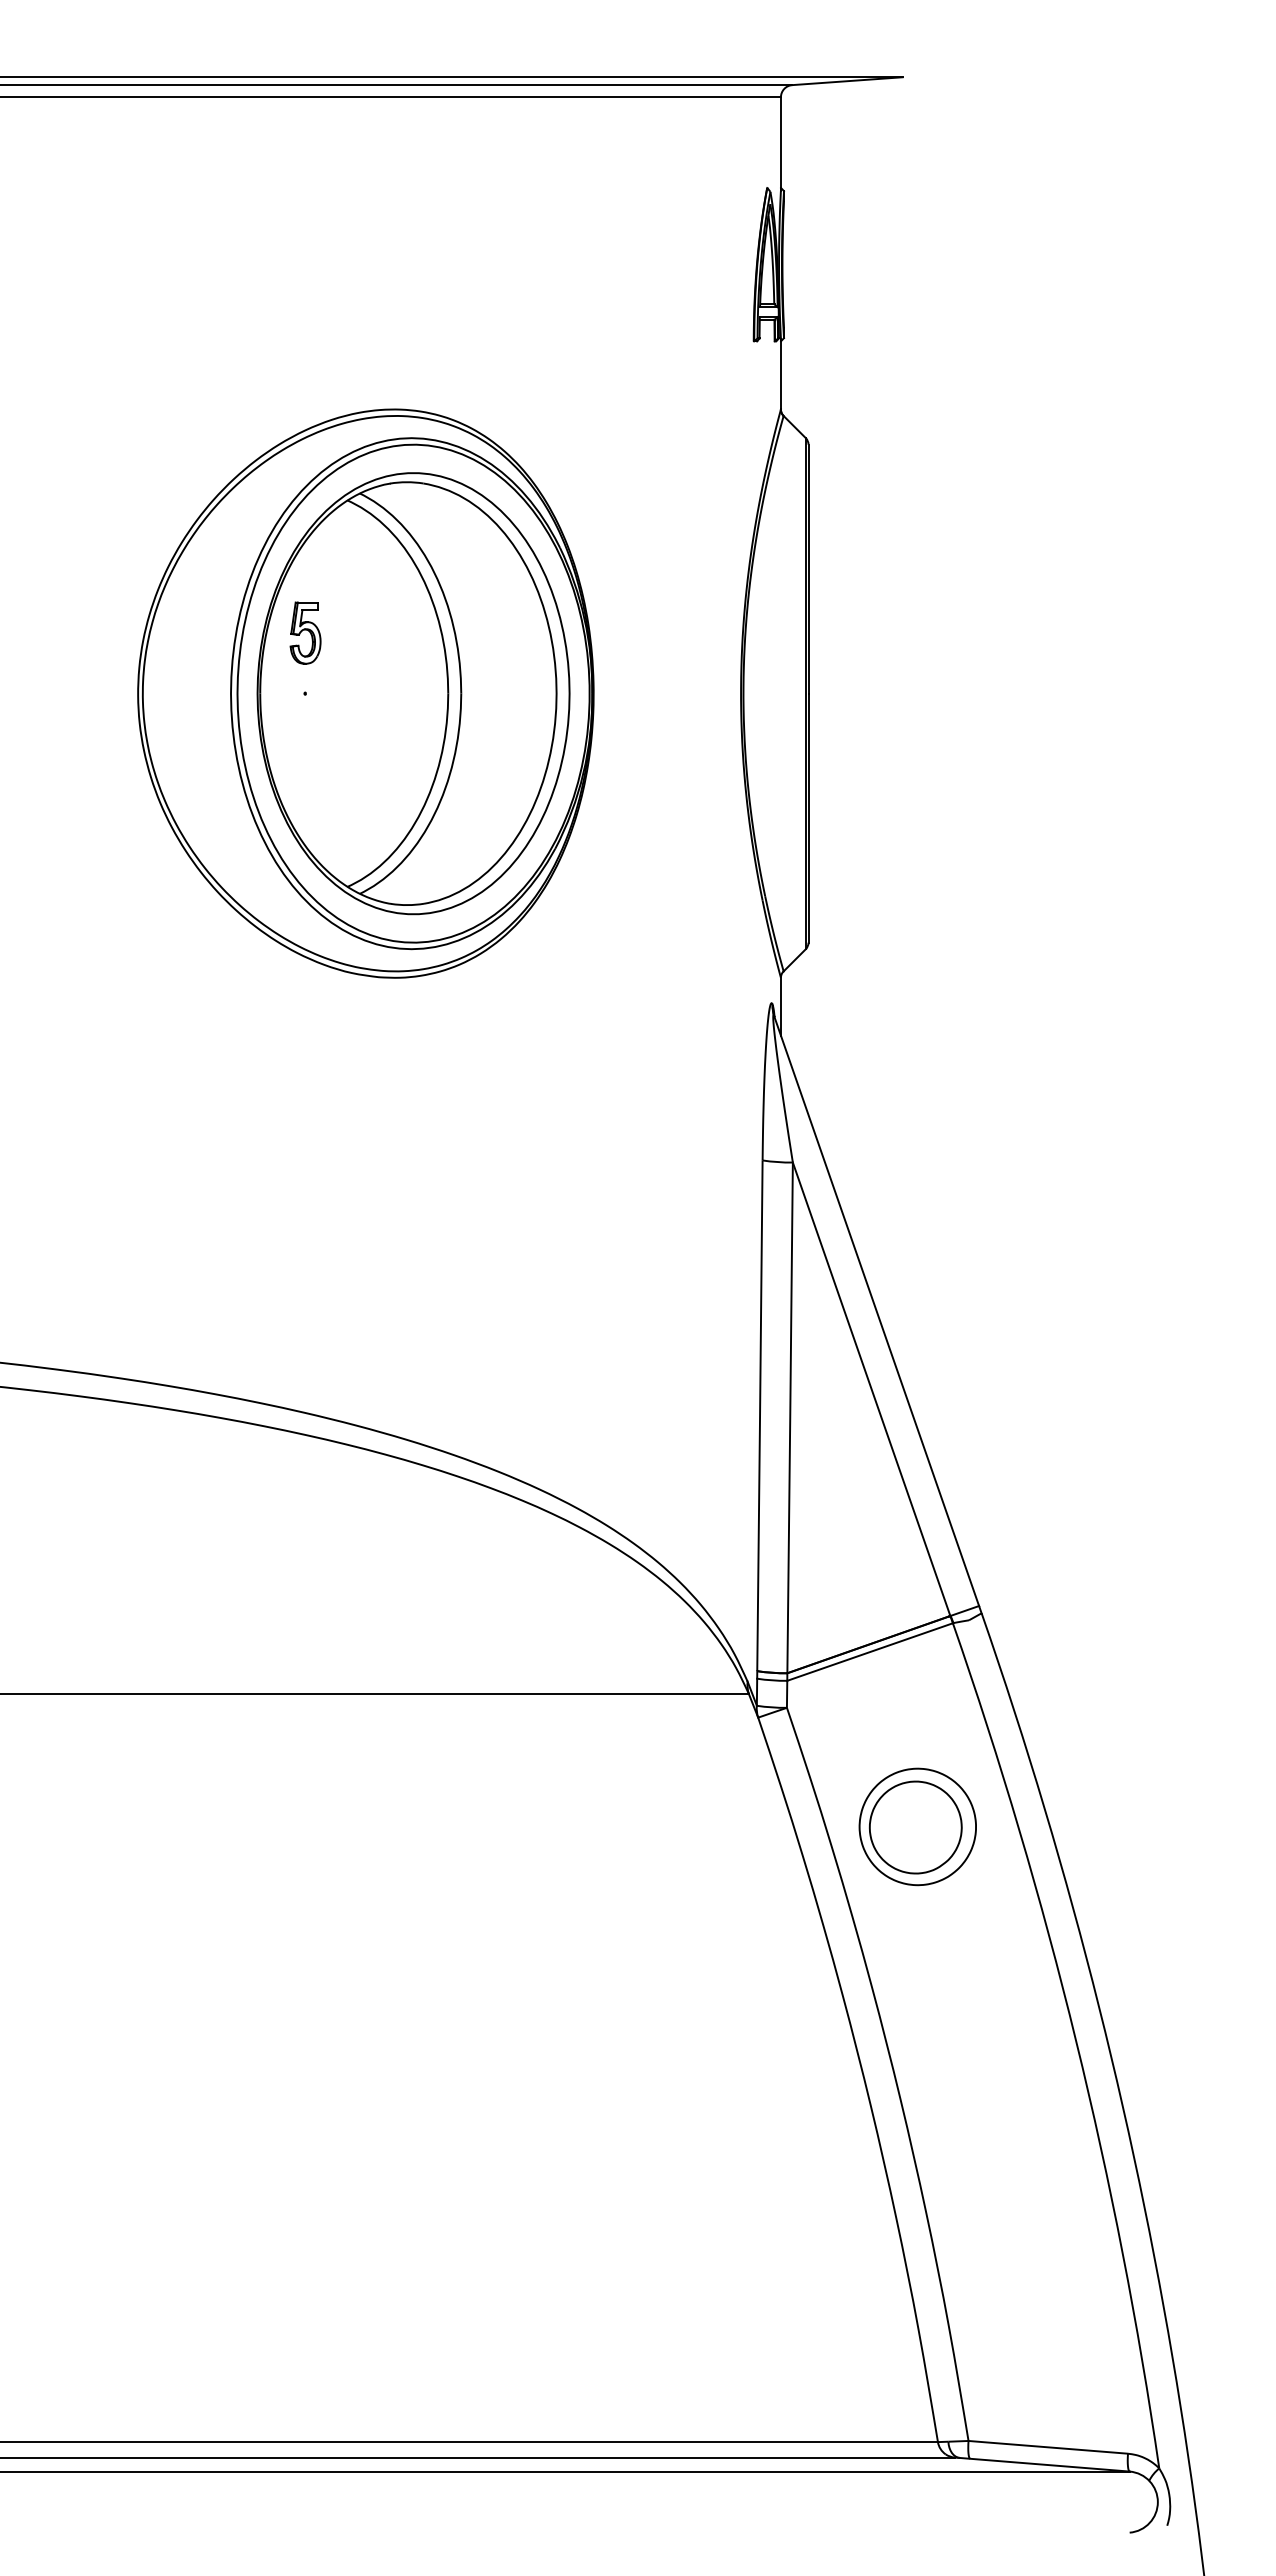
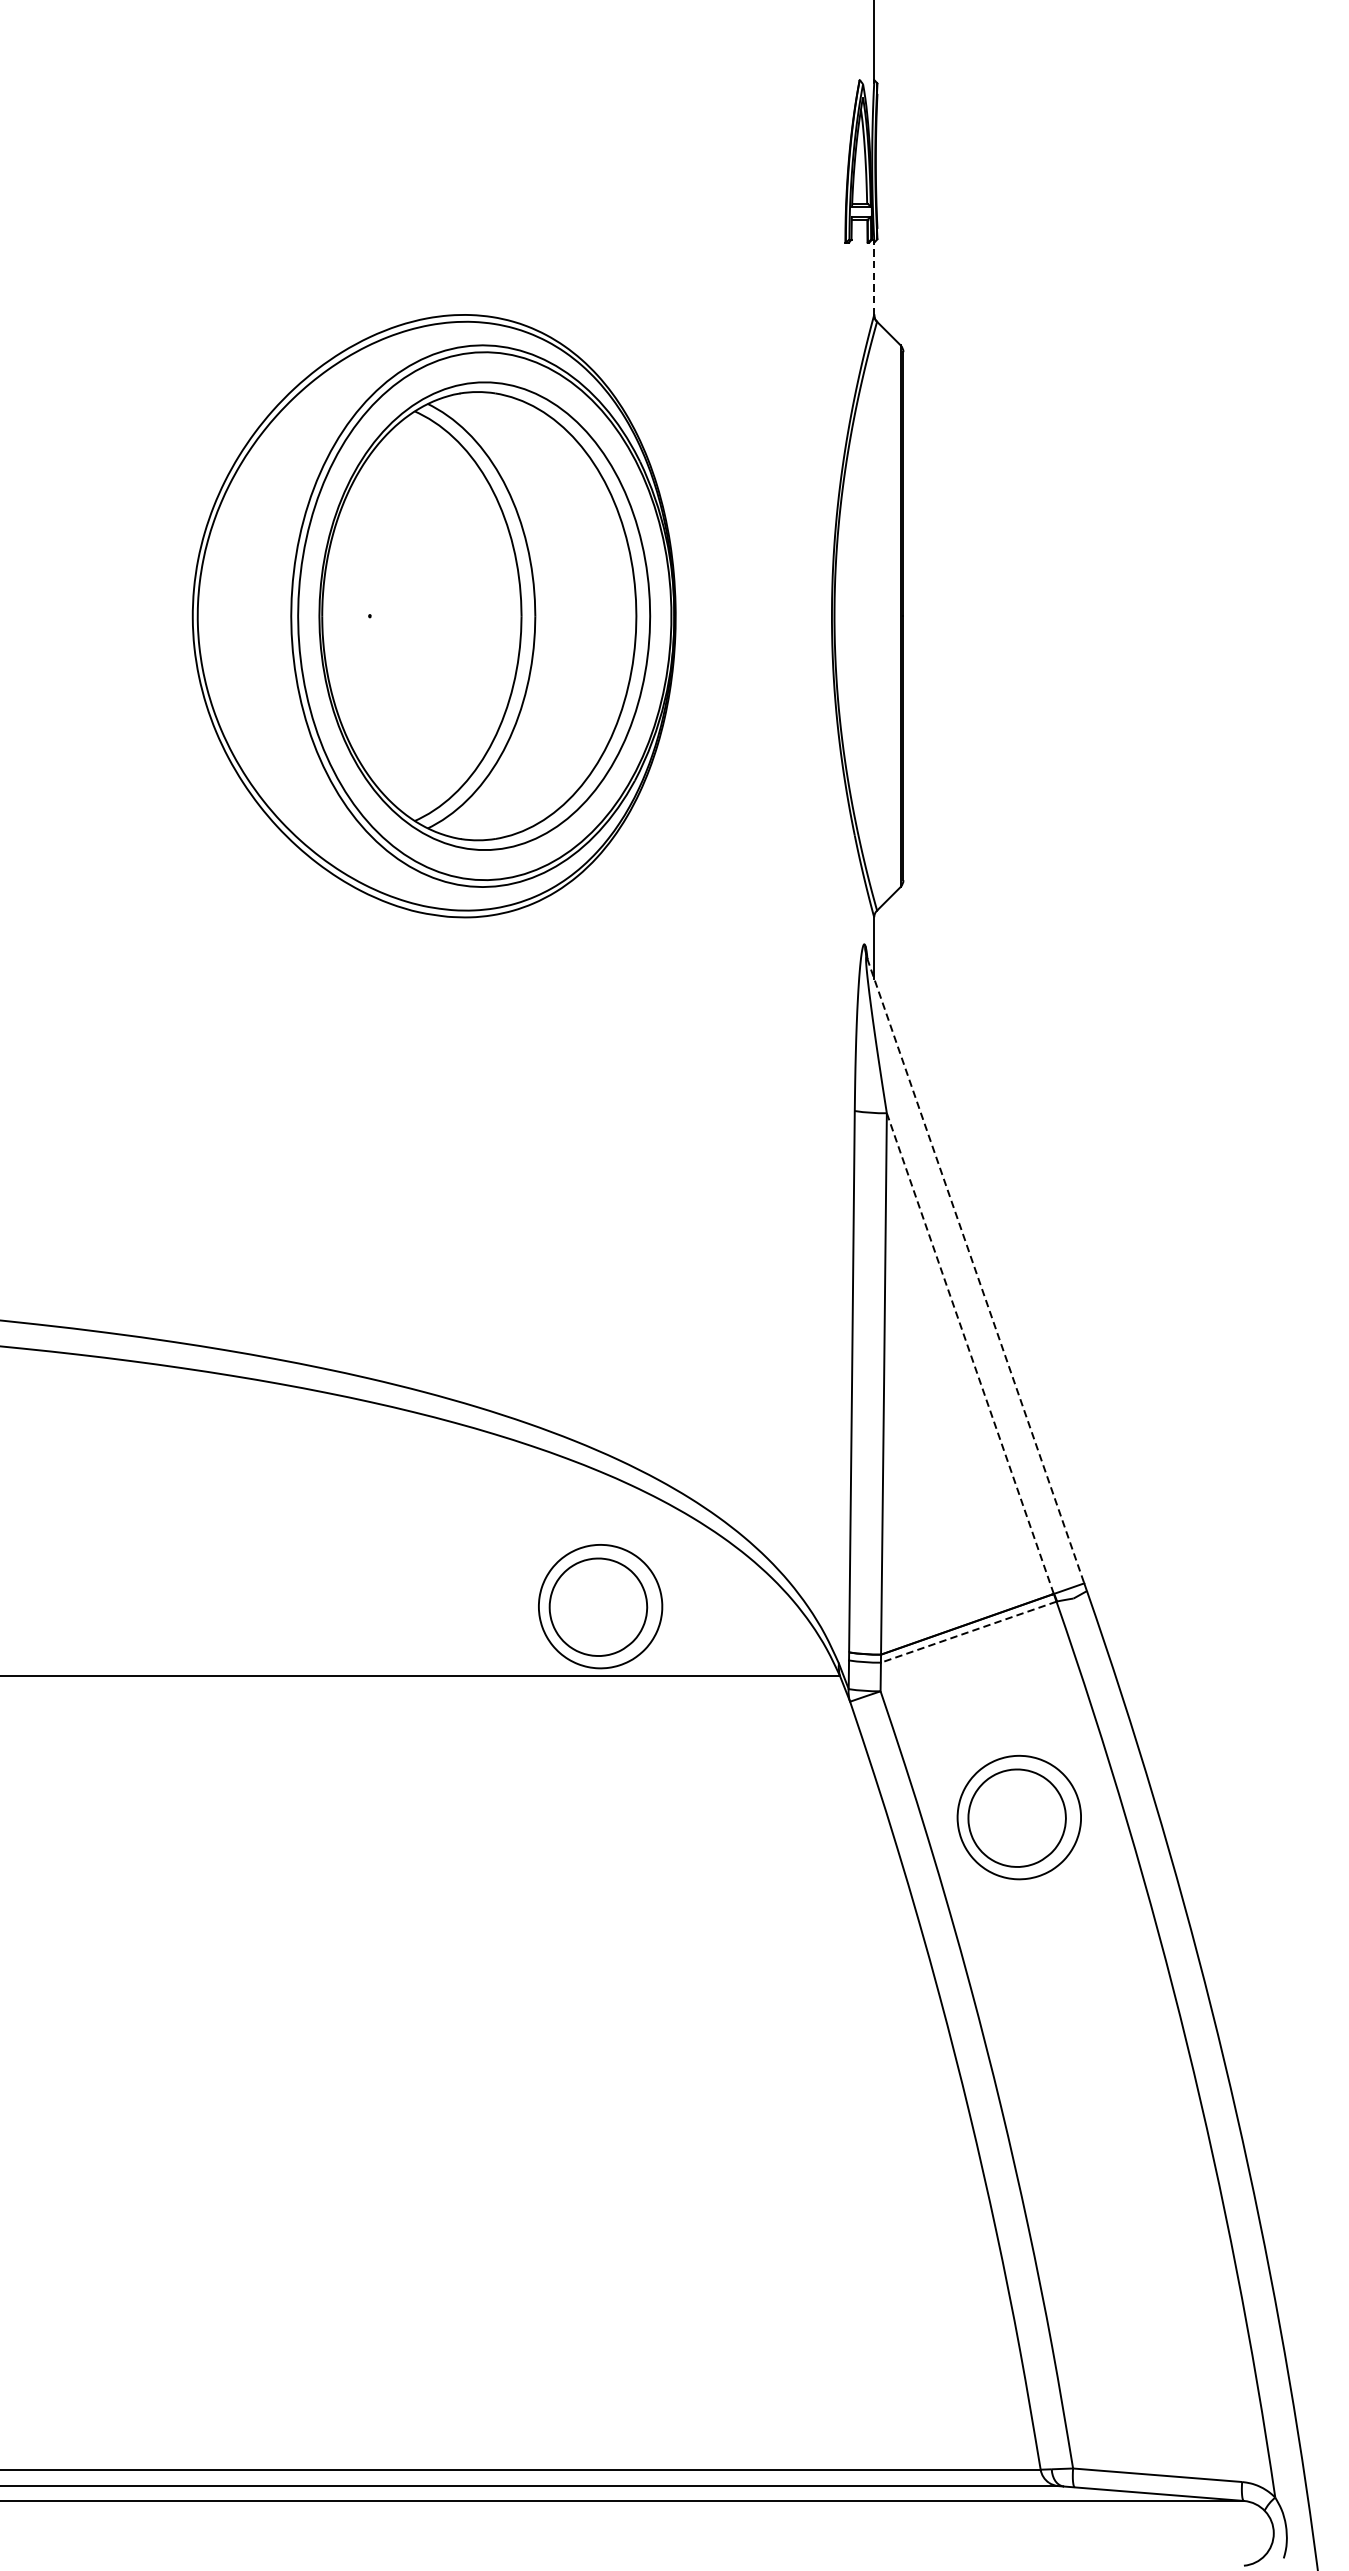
line: (780, 374) -> (873, 277), solid -> dashed
part: (305, 632) -> (370, 551), removed
line: (876, 1311) -> (975, 1271), solid -> dashed
line: (871, 1388) -> (970, 1352), solid -> dashed
part: (522, 1627) -> (600, 1606), added
line: (870, 1652) -> (969, 1632), solid -> dashed

